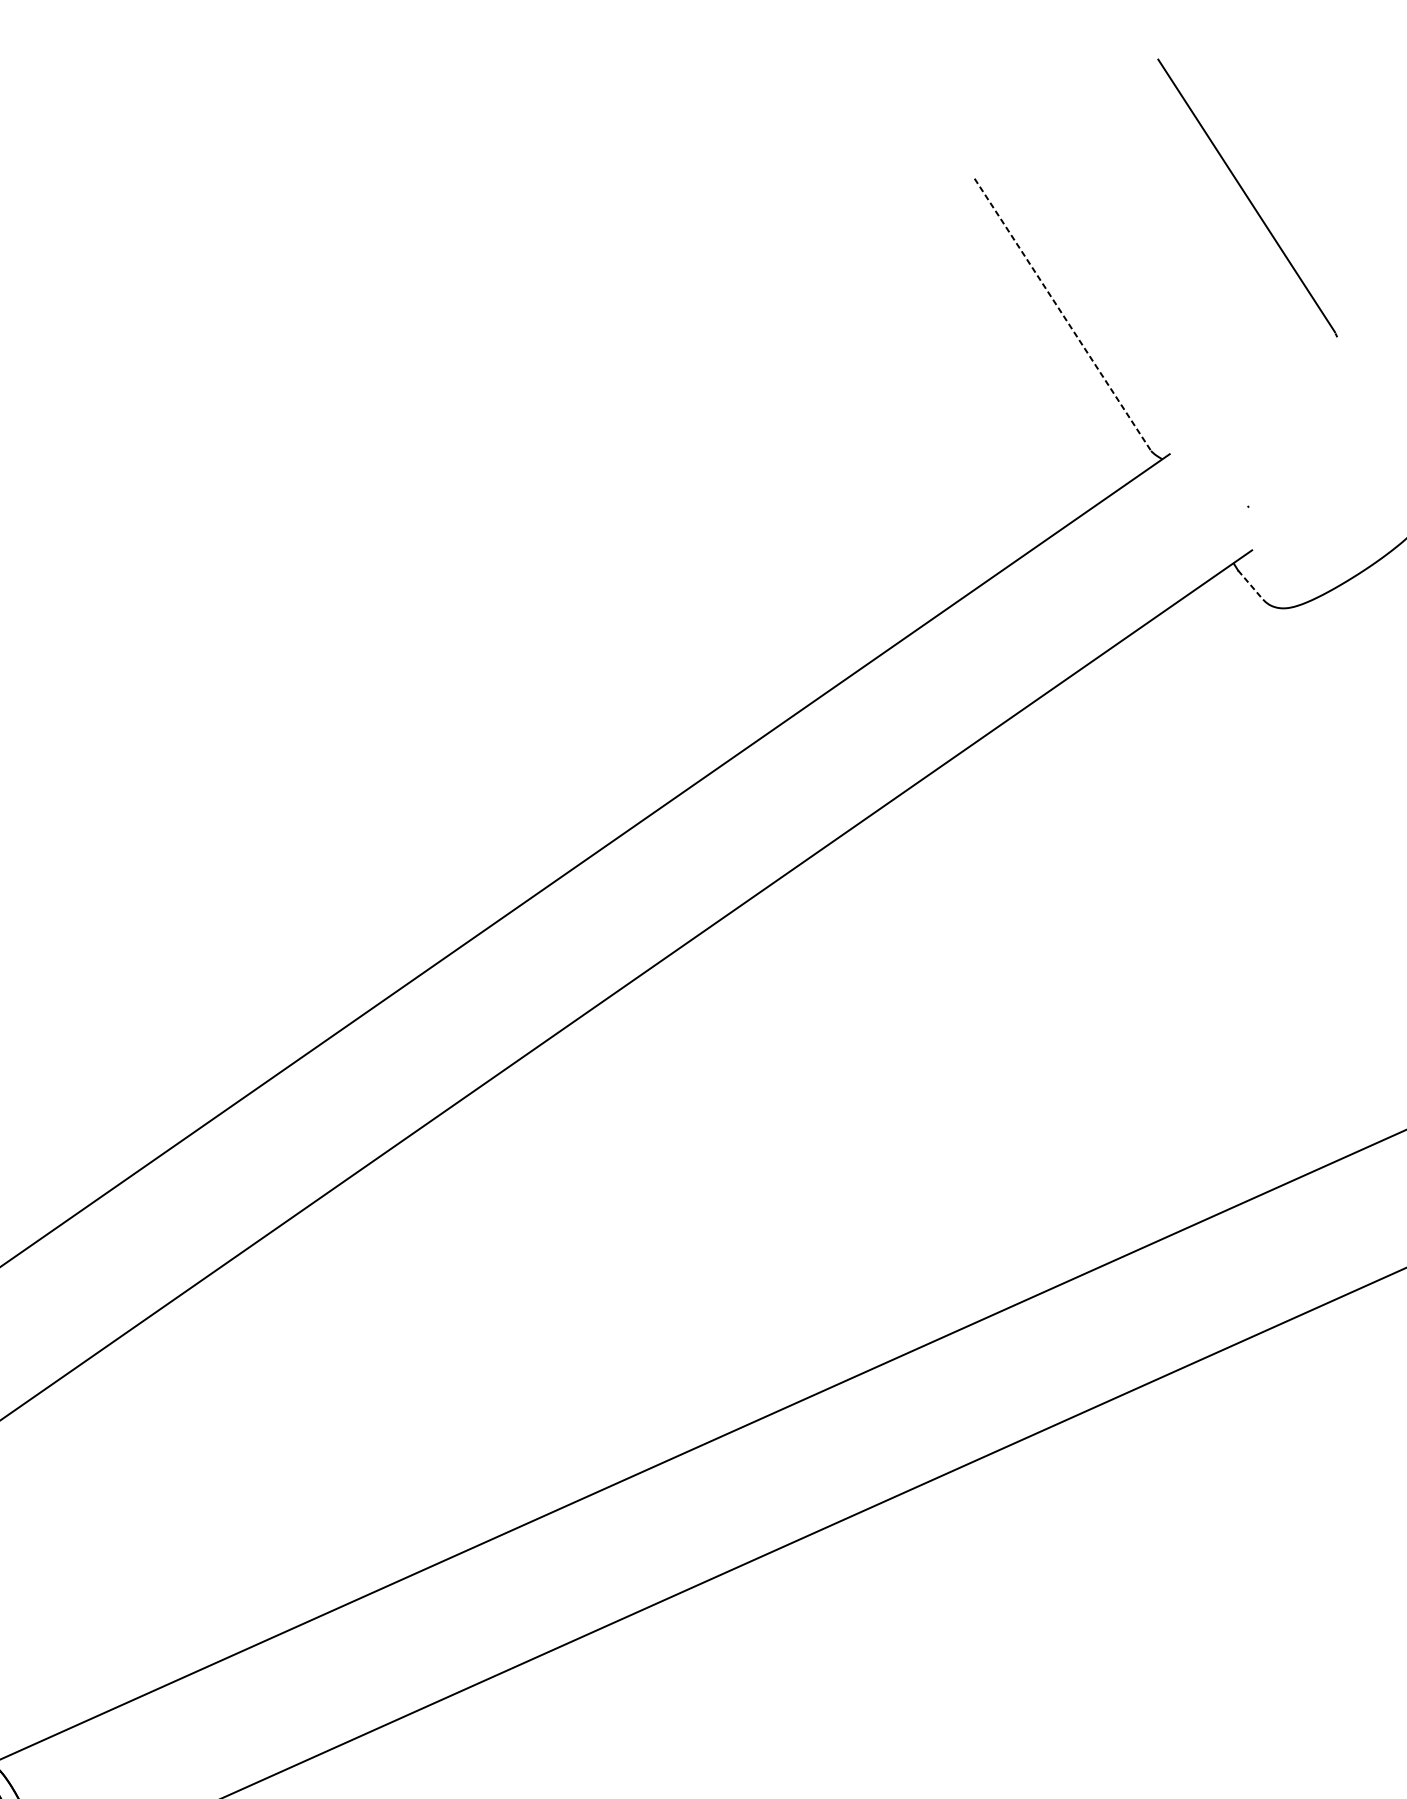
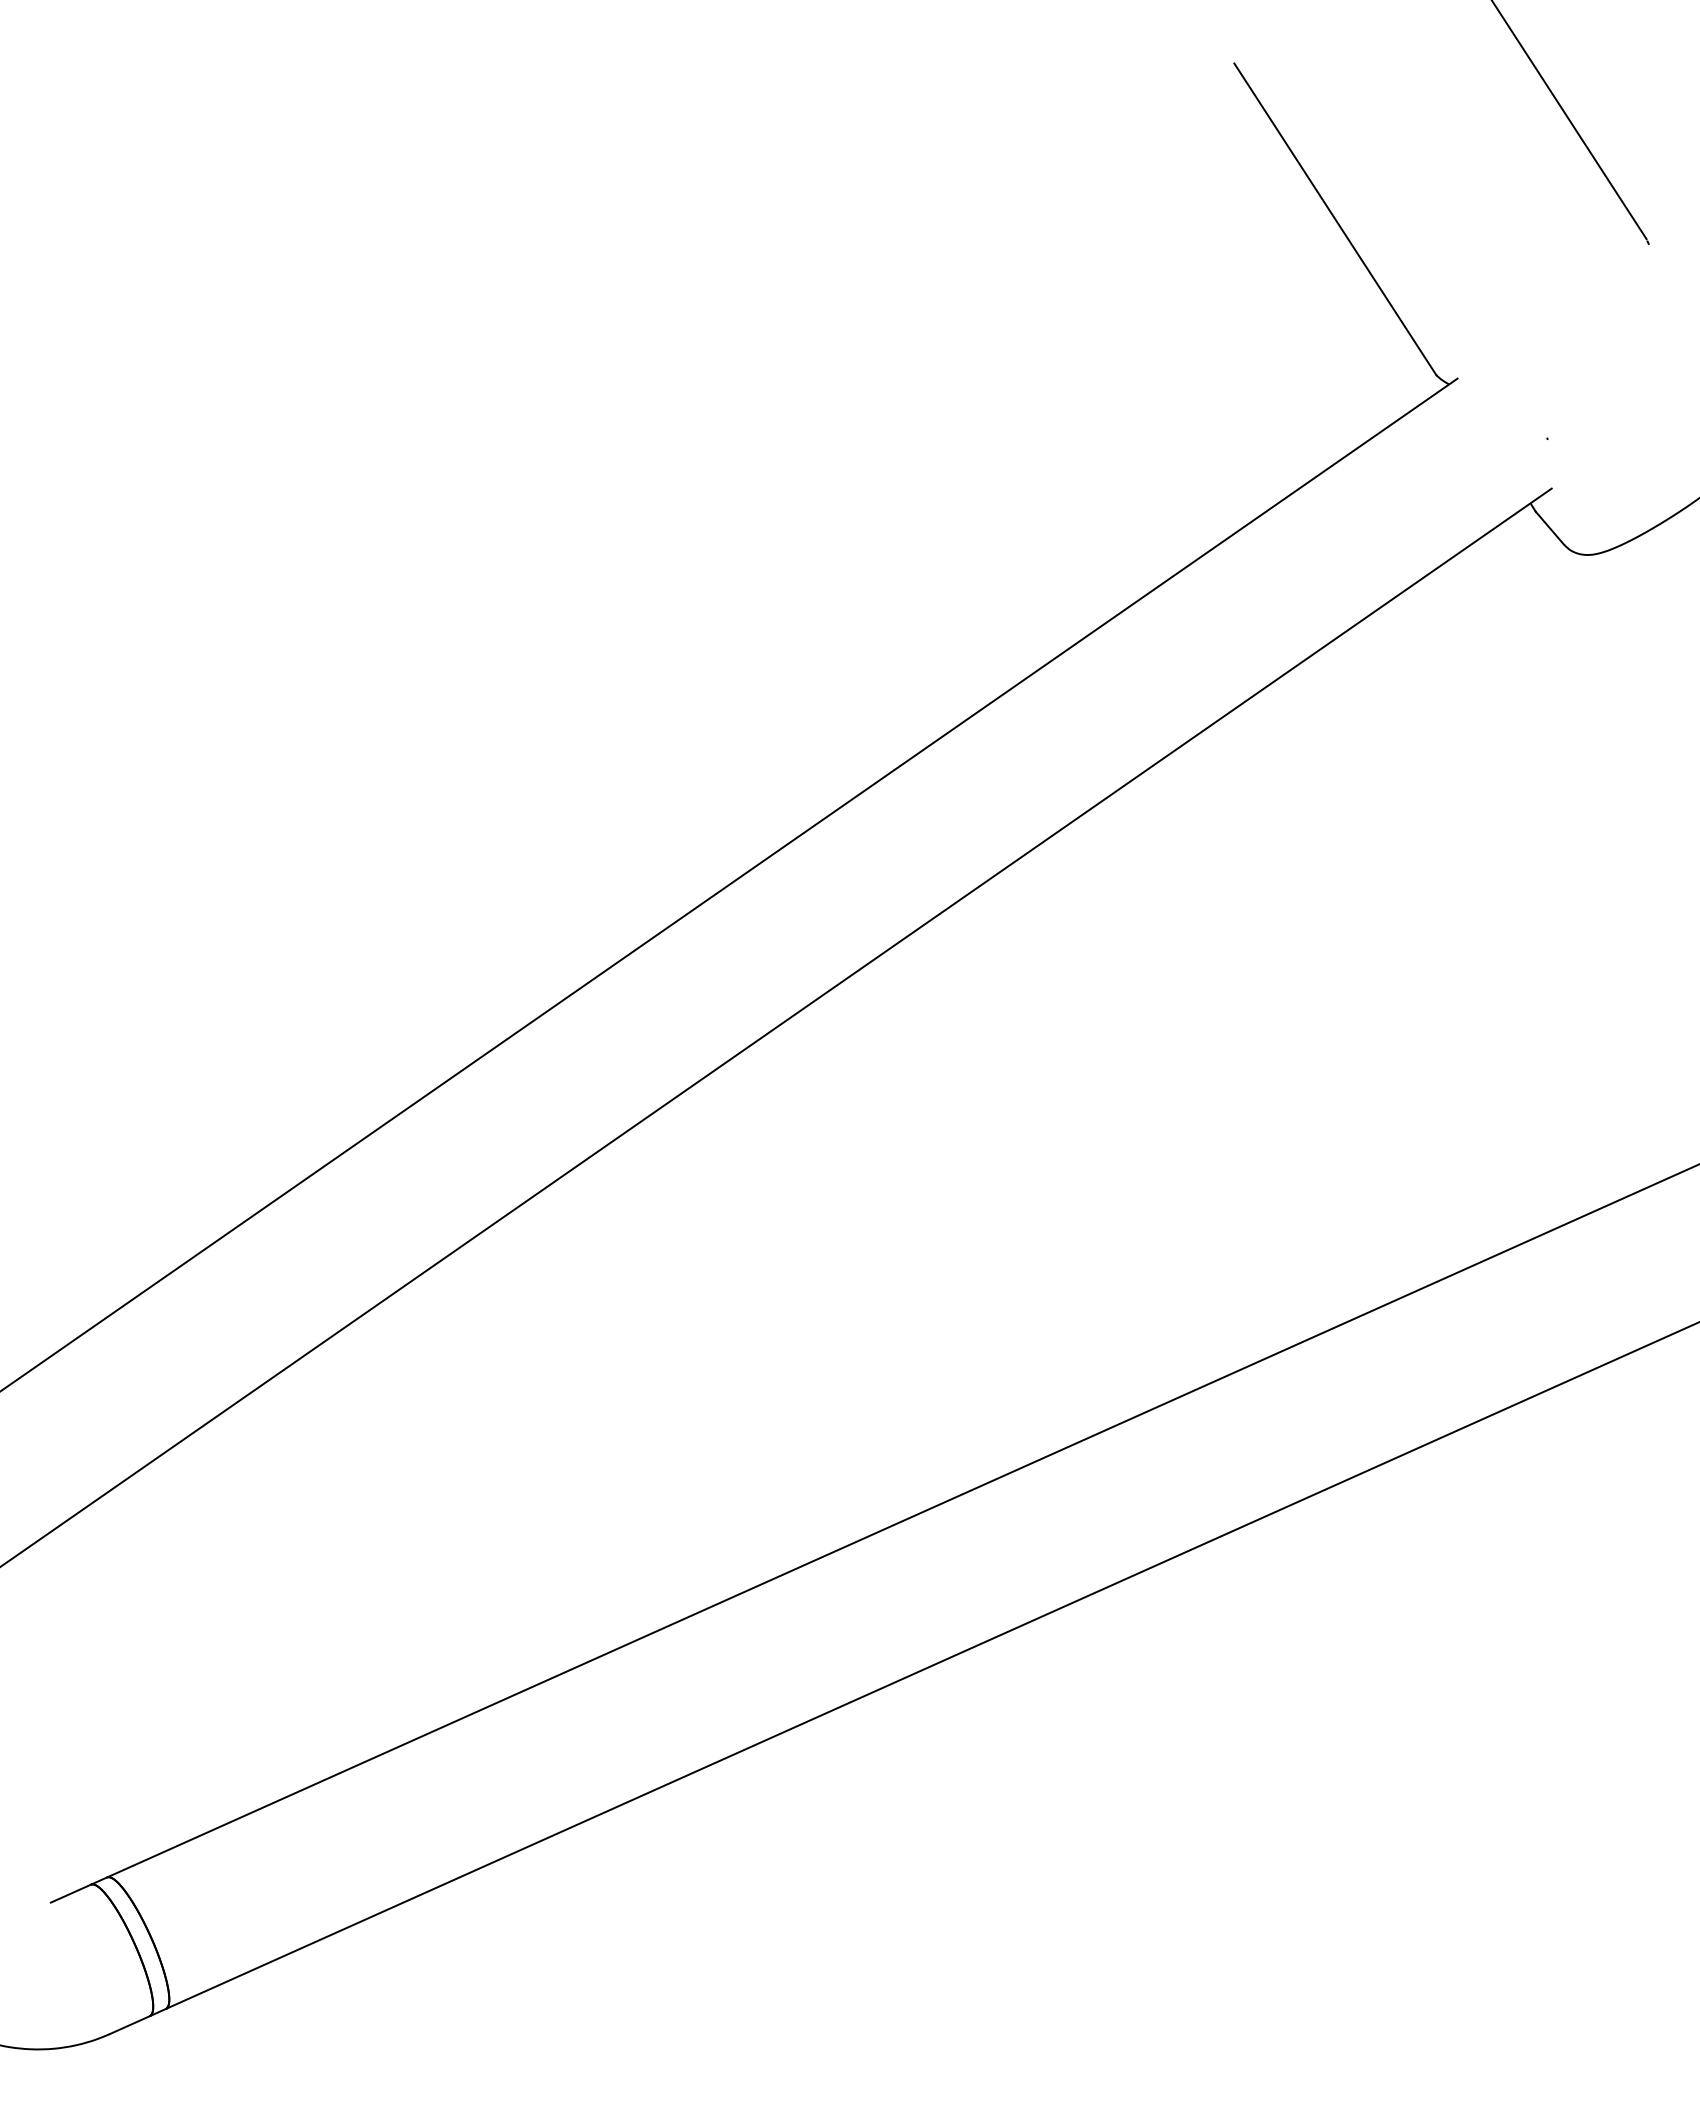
line: (1063, 315) -> (1335, 219), dashed -> solid
line: (1250, 585) -> (1549, 528), dashed -> solid

